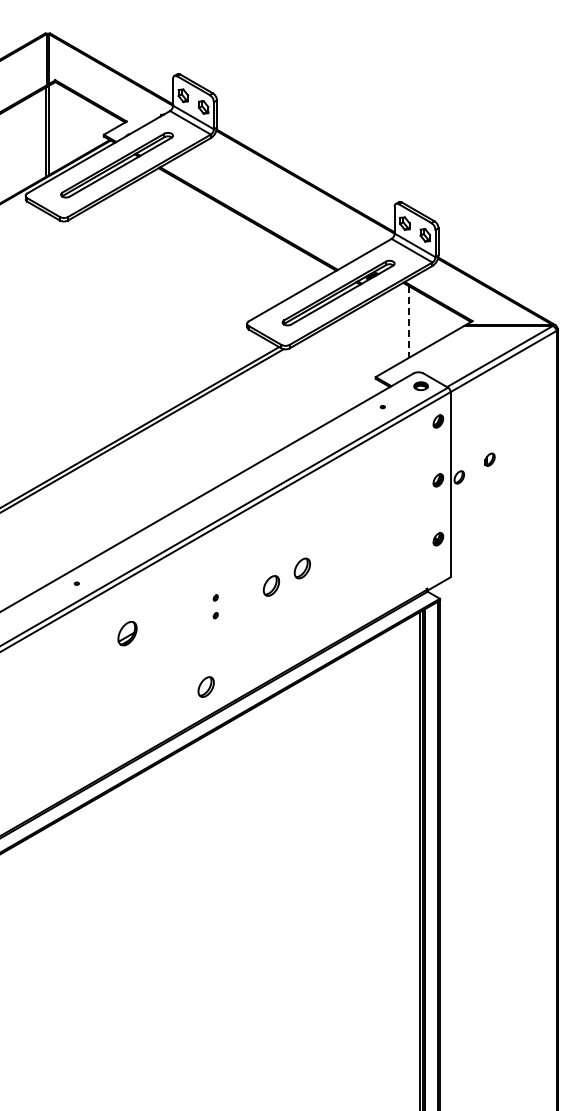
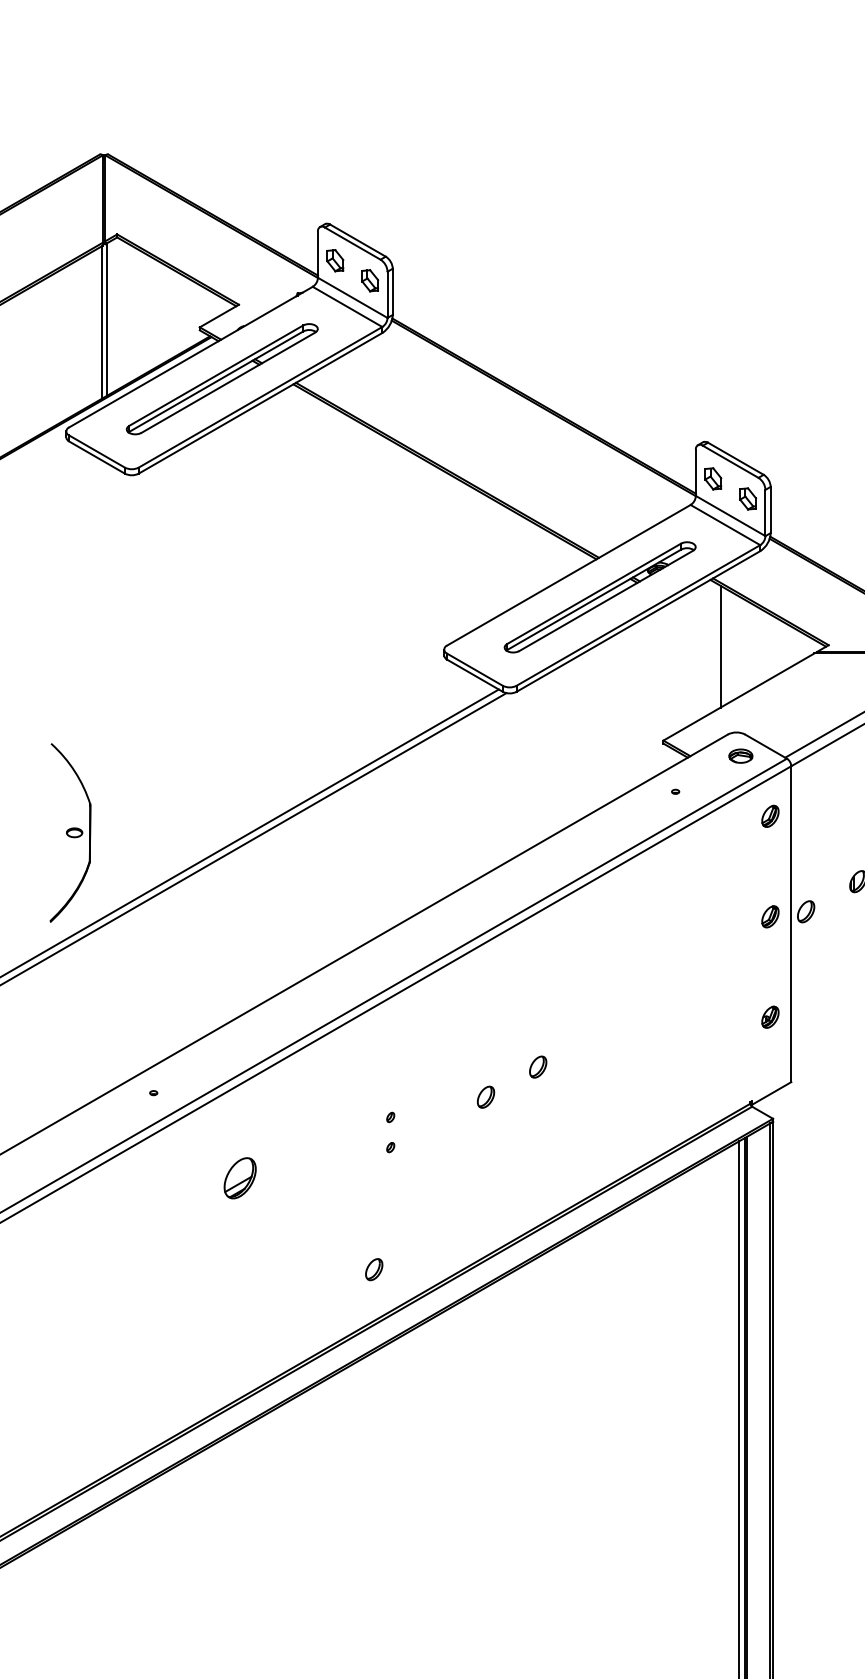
line: (409, 322) -> (721, 647), dashed -> solid
part: (27, 431) -> (69, 833), added
part: (301, 568) -> (536, 1067), size x0.62
part: (271, 586) -> (485, 1097), size x0.62
part: (205, 687) -> (373, 1270), size x0.62

